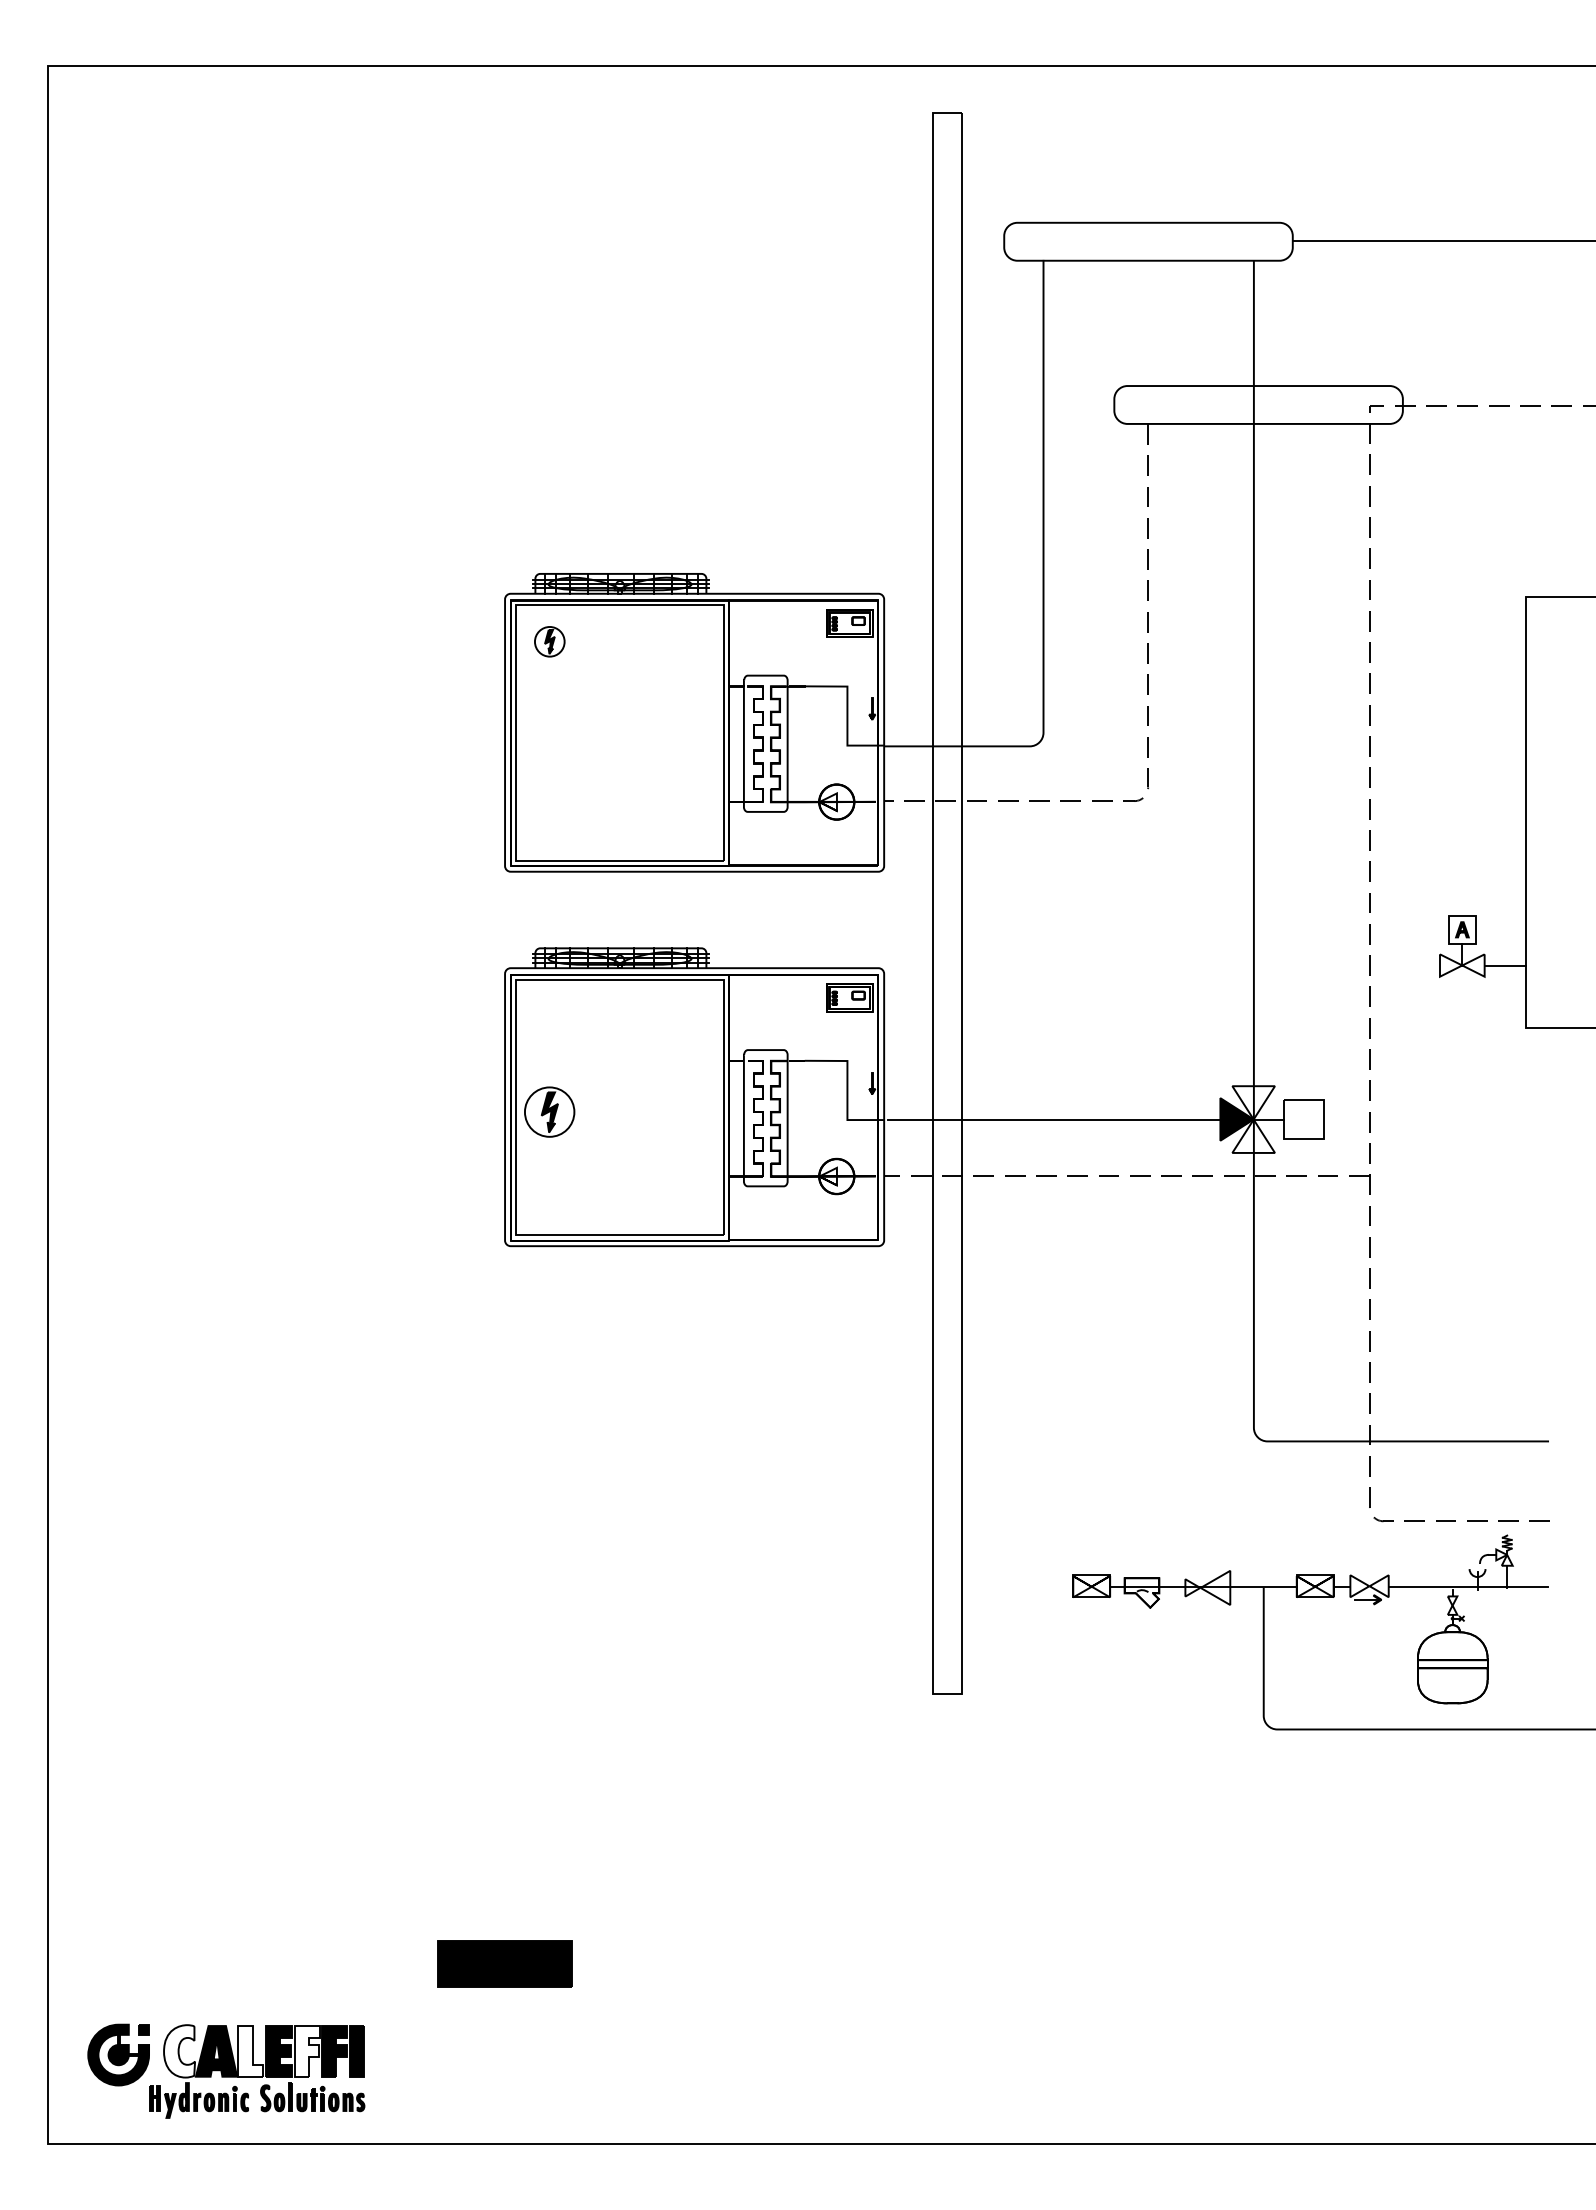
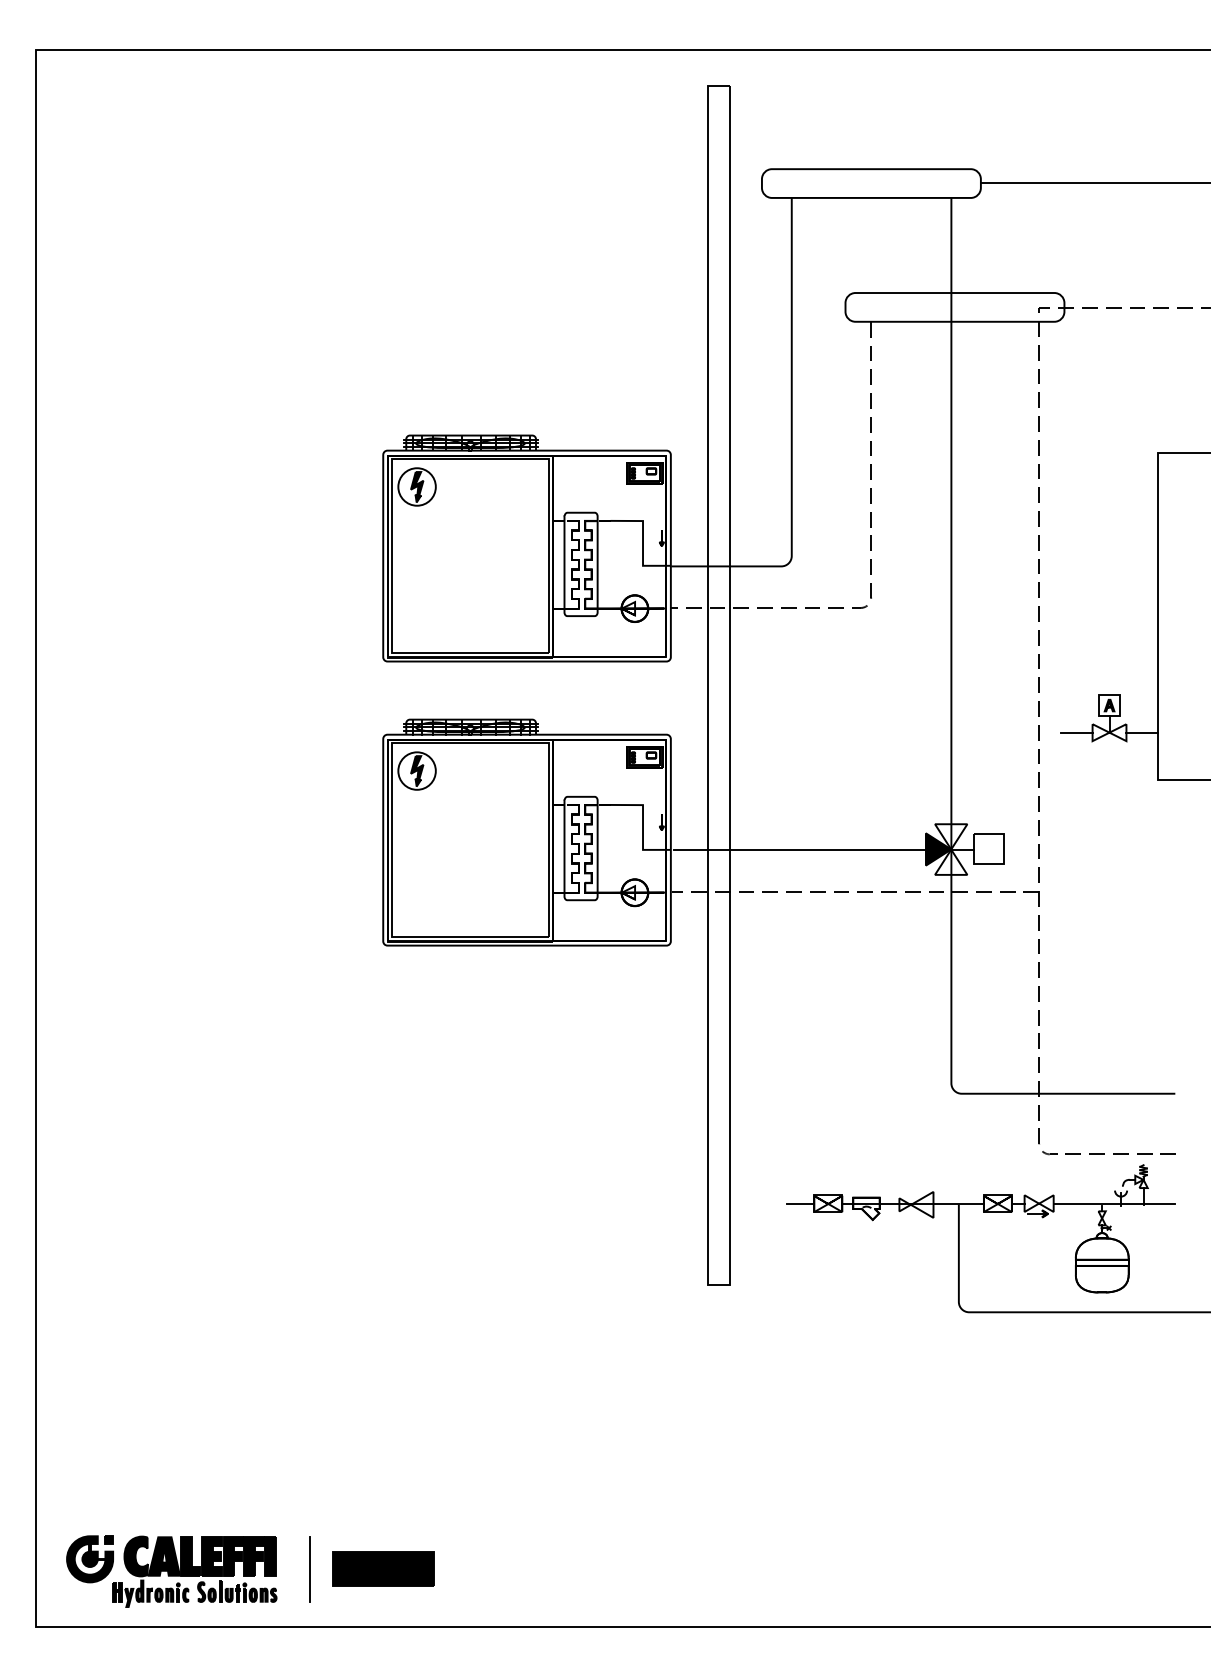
part: (549, 641) -> (416, 486), size x1.67
line: (1418, 966) -> (1076, 733), added
part: (549, 1111) -> (416, 770), moved
line: (1055, 1586) -> (800, 1203), added
part: (504, 1963) -> (382, 1568), moved
fill: (179, 2051) -> (136, 1556), added
fill: (250, 2051) -> (190, 1556), added
fill: (306, 2051) -> (232, 1556), added
line: (407, 2067) -> (309, 1568), added

